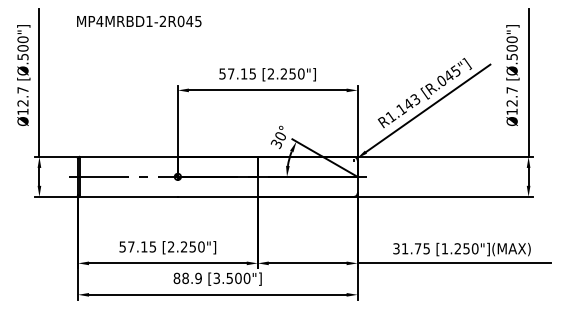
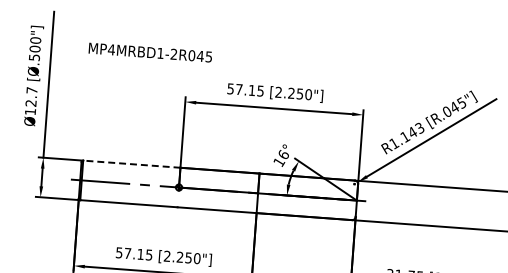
text: (139, 21) -> (150, 52), moved
text: (278, 140) -> (281, 158), 30° -> 16°
line: (128, 156) -> (131, 163), solid -> dashed

